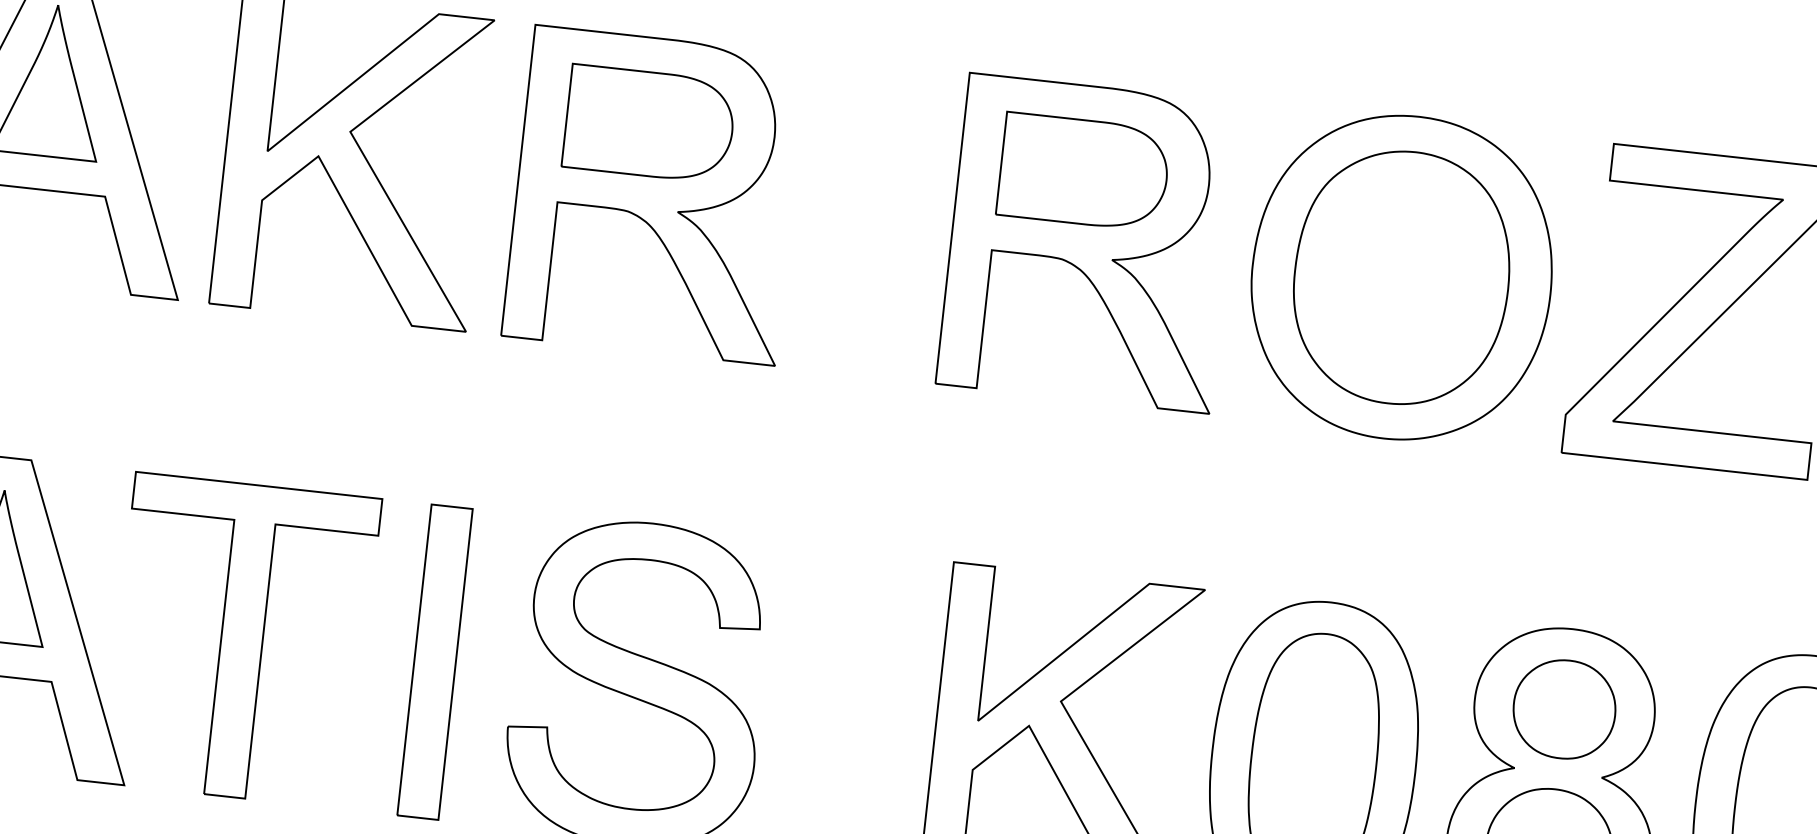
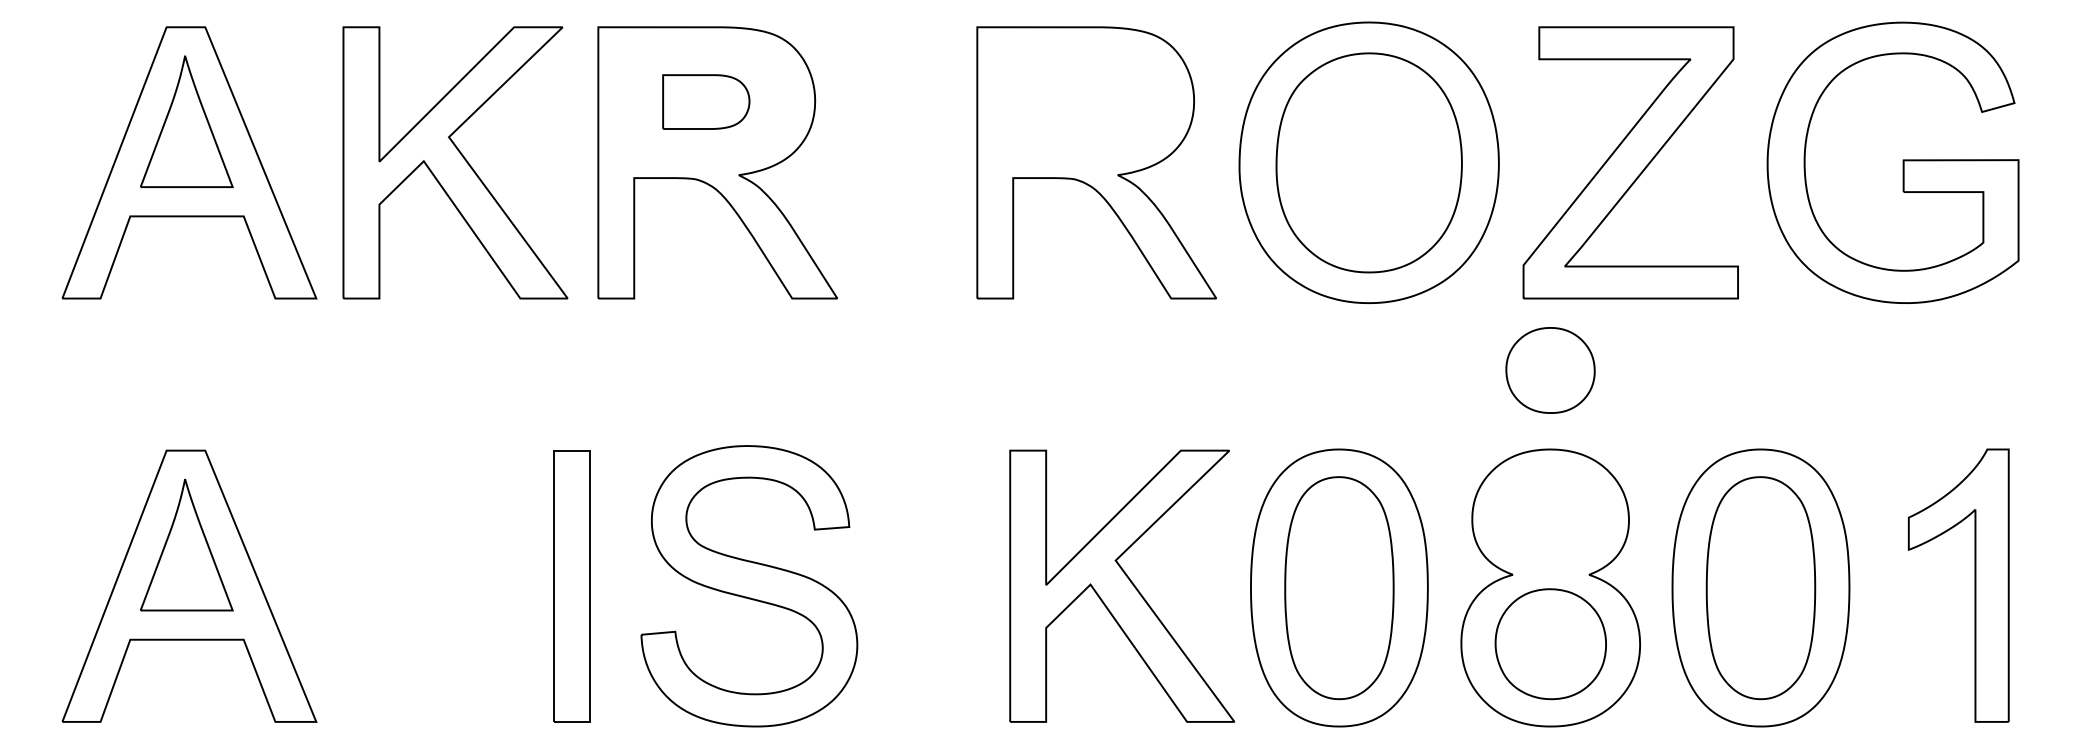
part: (650, 123) -> (706, 101), size x0.6
part: (1083, 171) -> (1084, 101), removed
part: (242, 641) -> (404, 586), removed
part: (1564, 709) -> (1550, 370), moved

